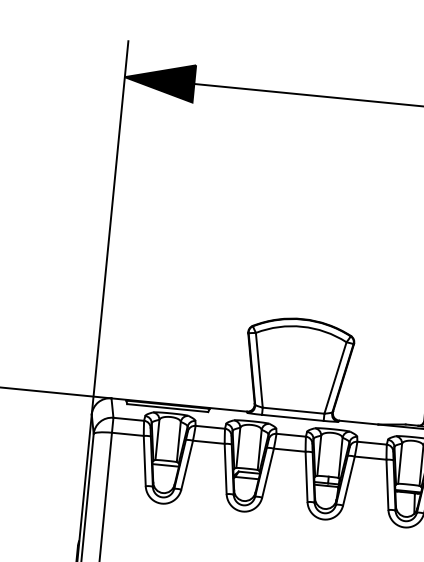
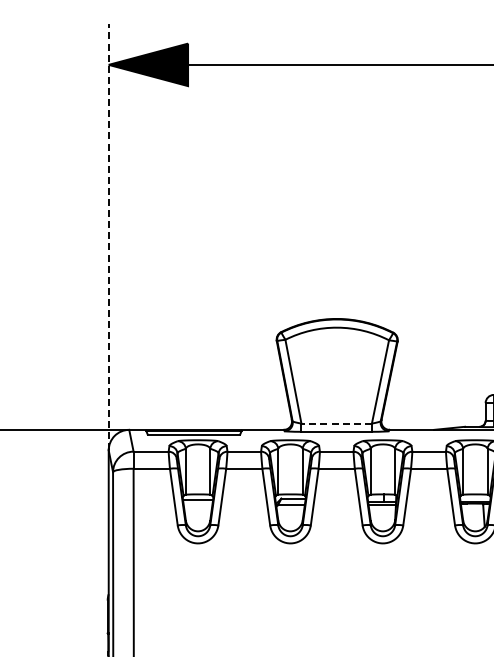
line: (109, 227) -> (108, 236), solid -> dashed
line: (293, 410) -> (336, 423), solid -> dashed

